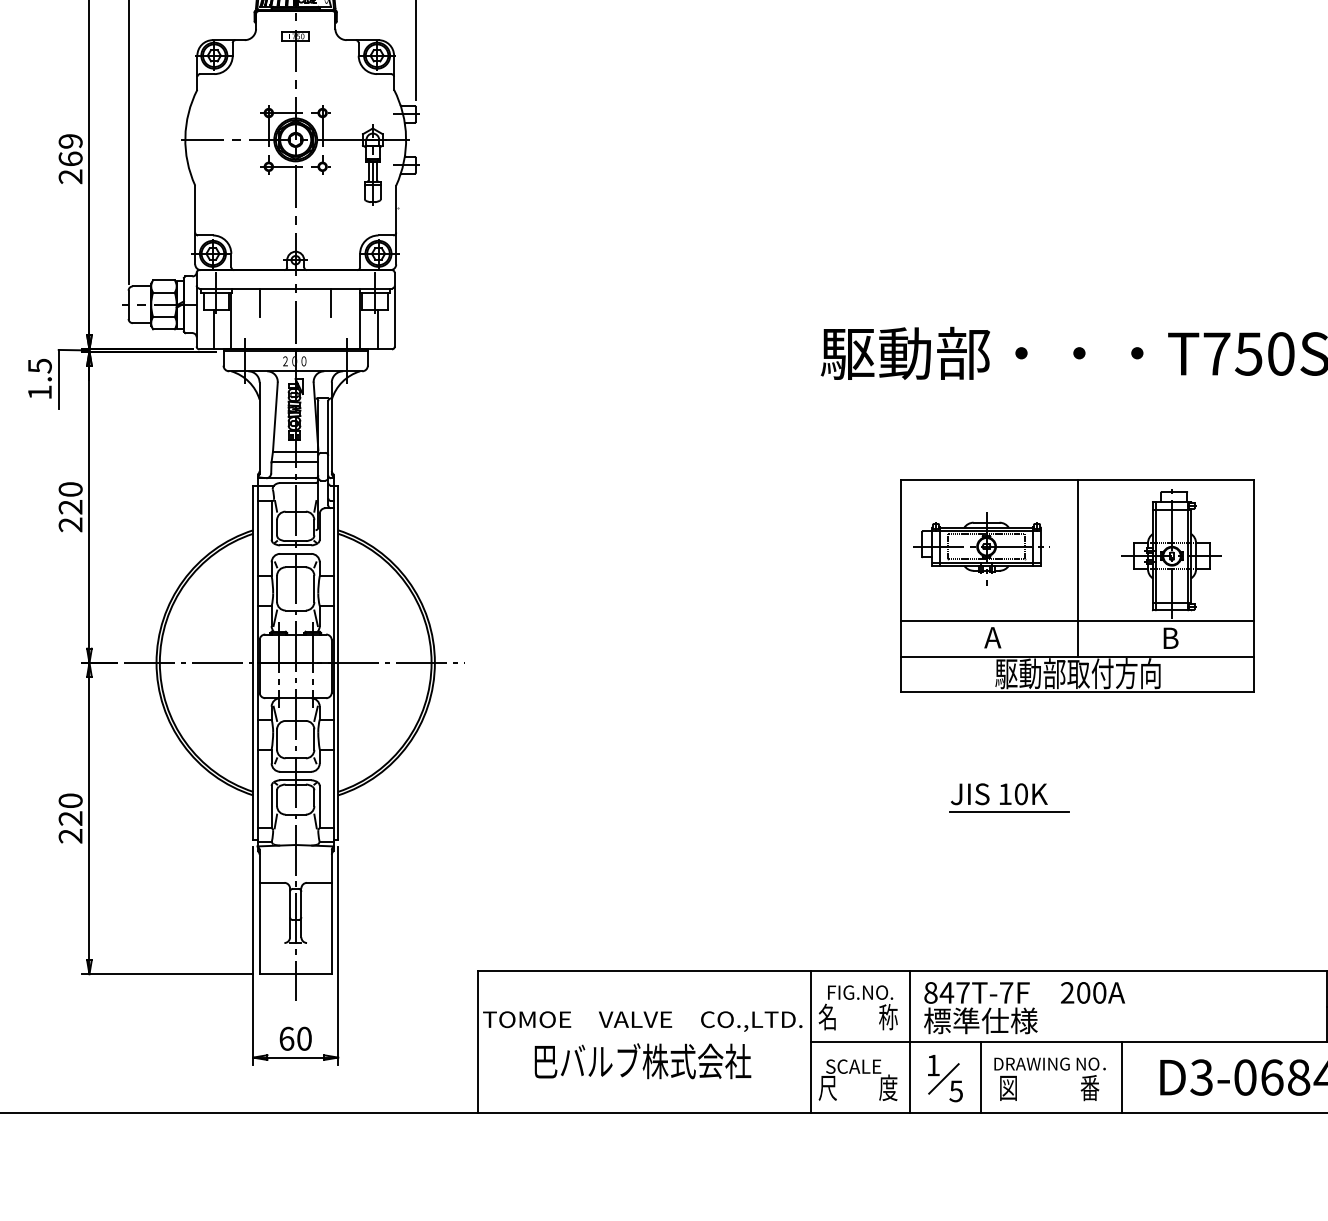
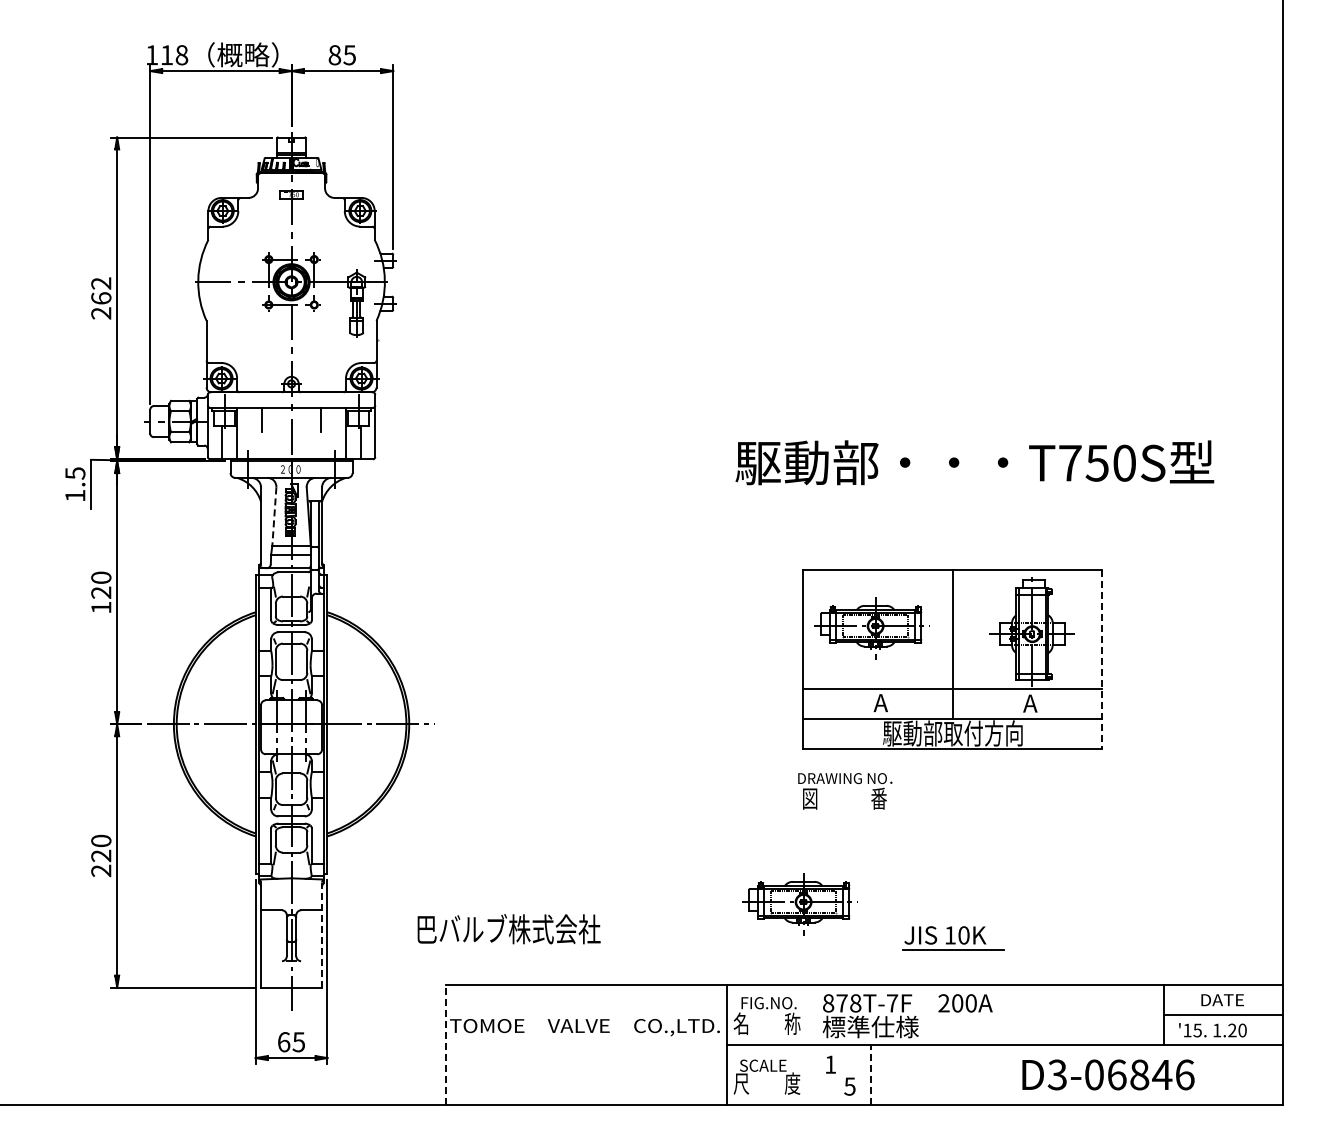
text: (70, 141) -> (101, 283), 269 -> 262
line: (275, 418) -> (274, 517), solid -> dashed
text: (70, 524) -> (101, 607), 220 -> 120
line: (1254, 586) -> (1102, 659), solid -> dashed
text: (1169, 638) -> (1030, 703), B -> A
part: (1008, 797) -> (953, 938), moved
part: (896, 875) -> (799, 904), added
line: (332, 911) -> (322, 934), solid -> dashed
text: (954, 993) -> (848, 1003), 847T-7F -> 878T-7F
text: (303, 1039) -> (298, 1042), 60 -> 65
line: (909, 1041) -> (810, 1044), removed
line: (477, 1042) -> (445, 1045), solid -> dashed
text: (642, 1061) -> (508, 929), moved
line: (980, 1077) -> (870, 1074), solid -> dashed
line: (1122, 1077) -> (990, 1074), removed
line: (943, 1078) -> (839, 1075), removed
text: (1050, 1079) -> (845, 791), moved

